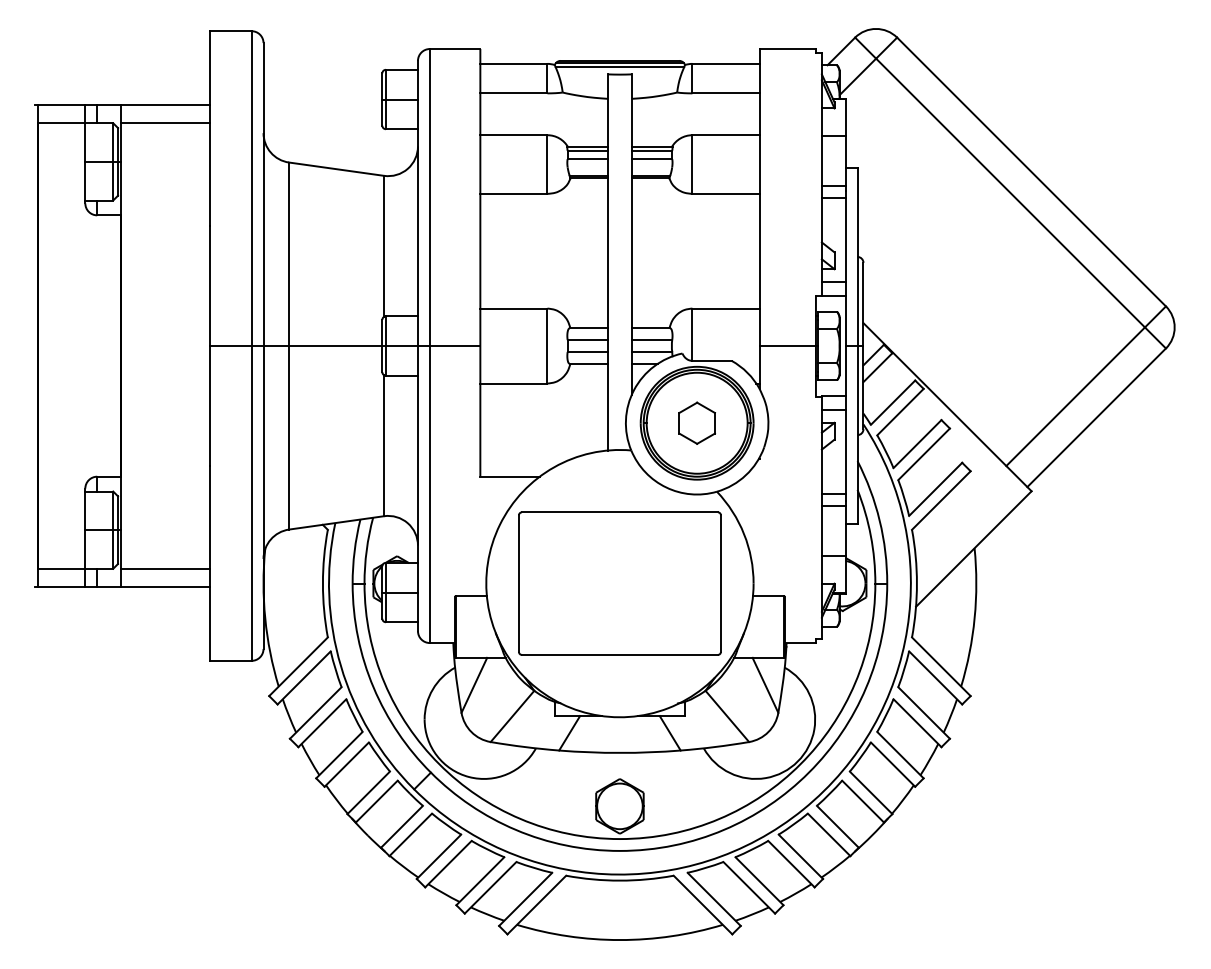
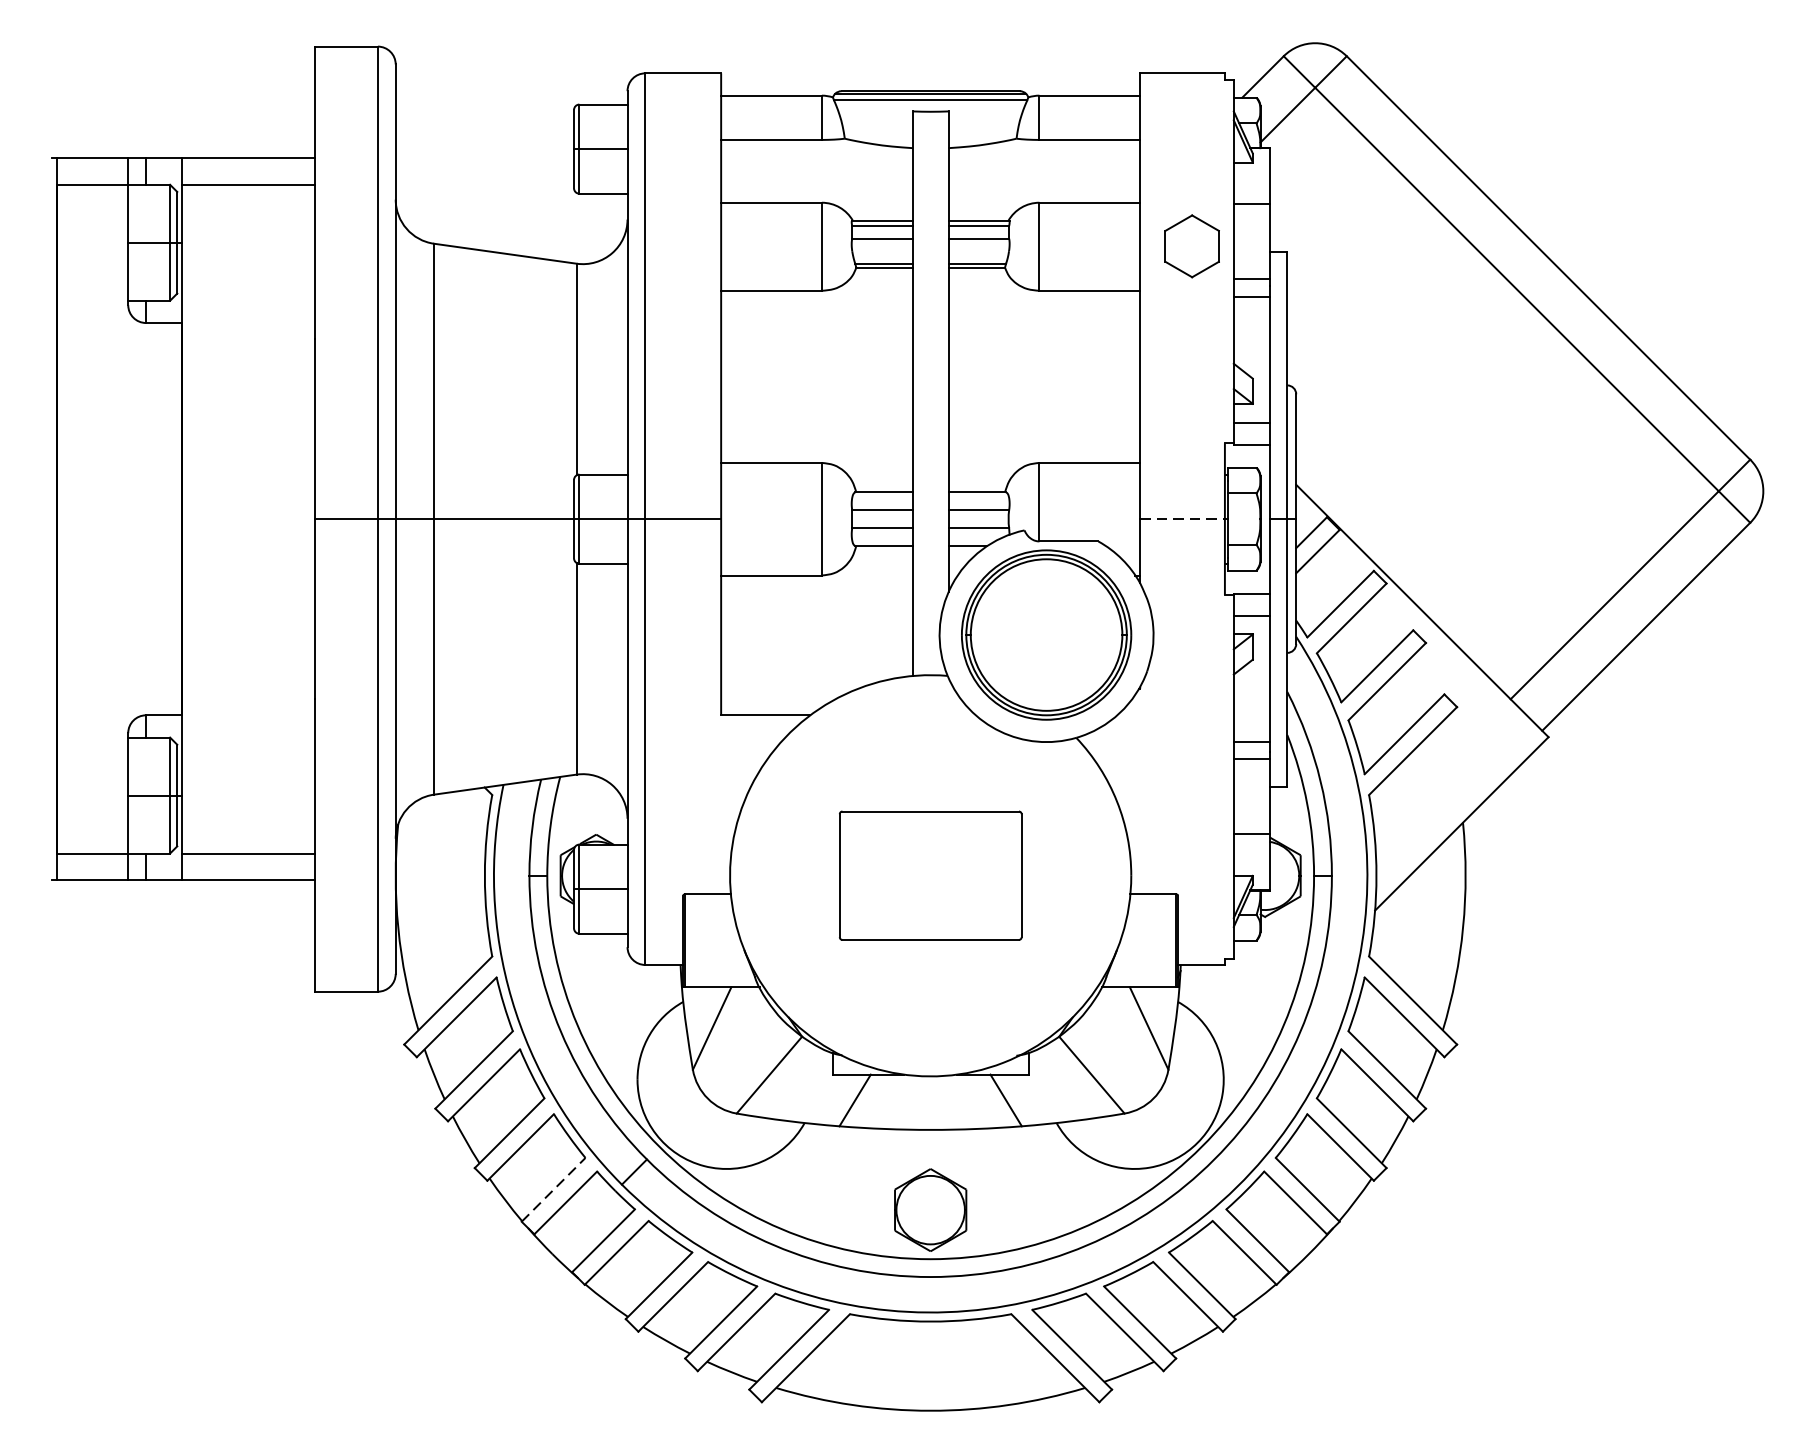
line: (788, 346) -> (1183, 519), solid -> dashed
part: (696, 422) -> (1191, 245), moved
part: (619, 583) -> (930, 875), size x0.6
line: (369, 792) -> (554, 1189), solid -> dashed

